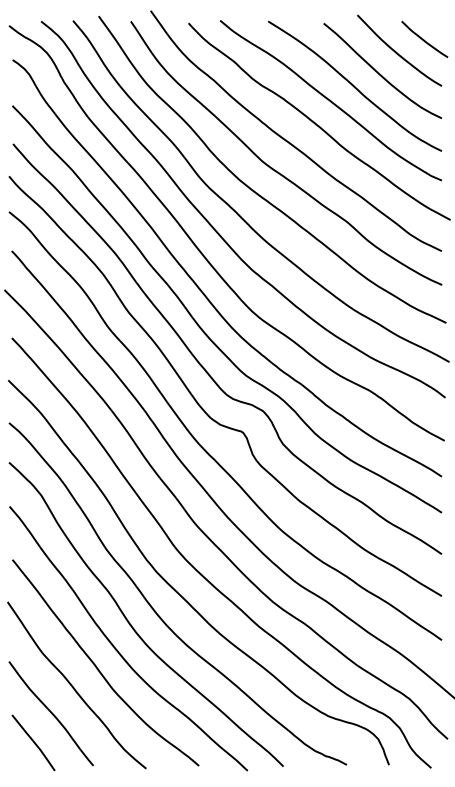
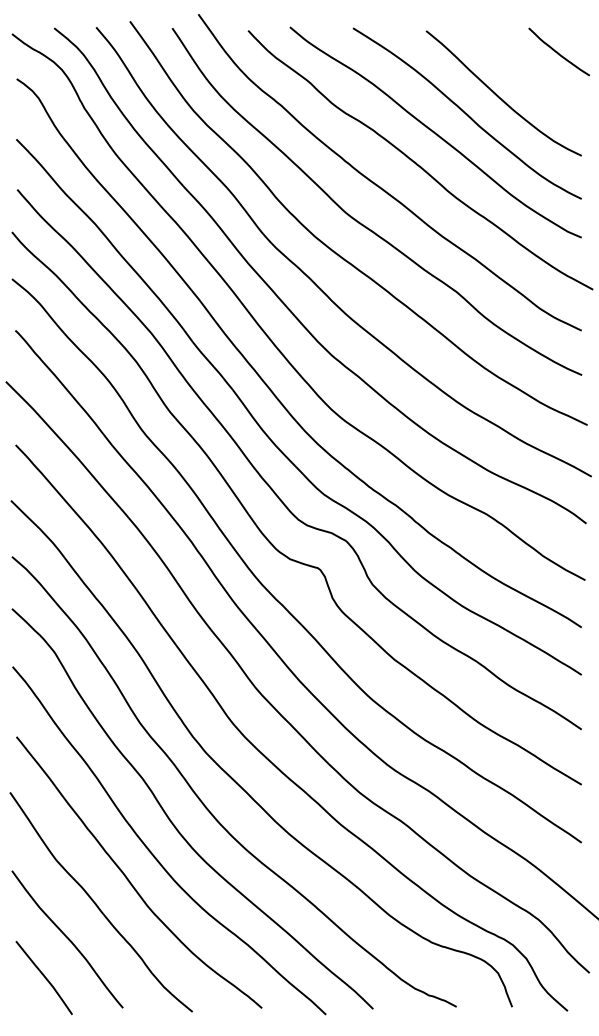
curve: (397, 52) -> (523, 69), removed

